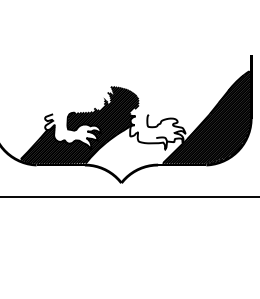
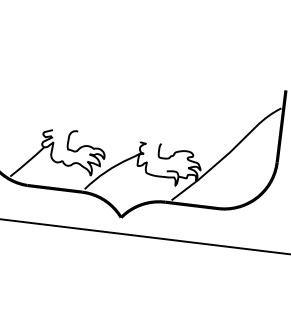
hatch: (206, 117) -> (226, 154), removed
hatch: (79, 124) -> (81, 145), removed

